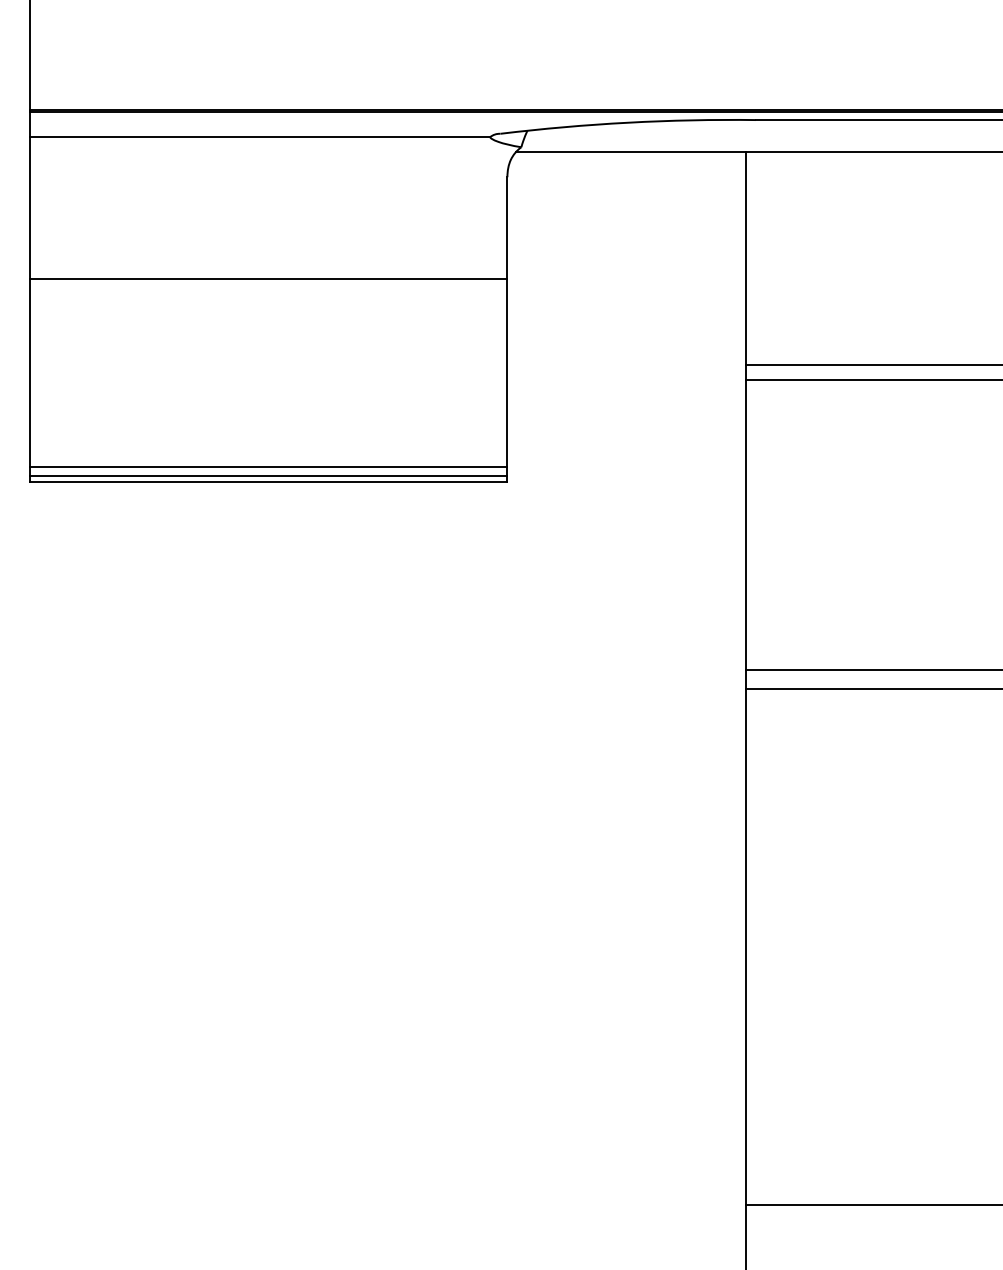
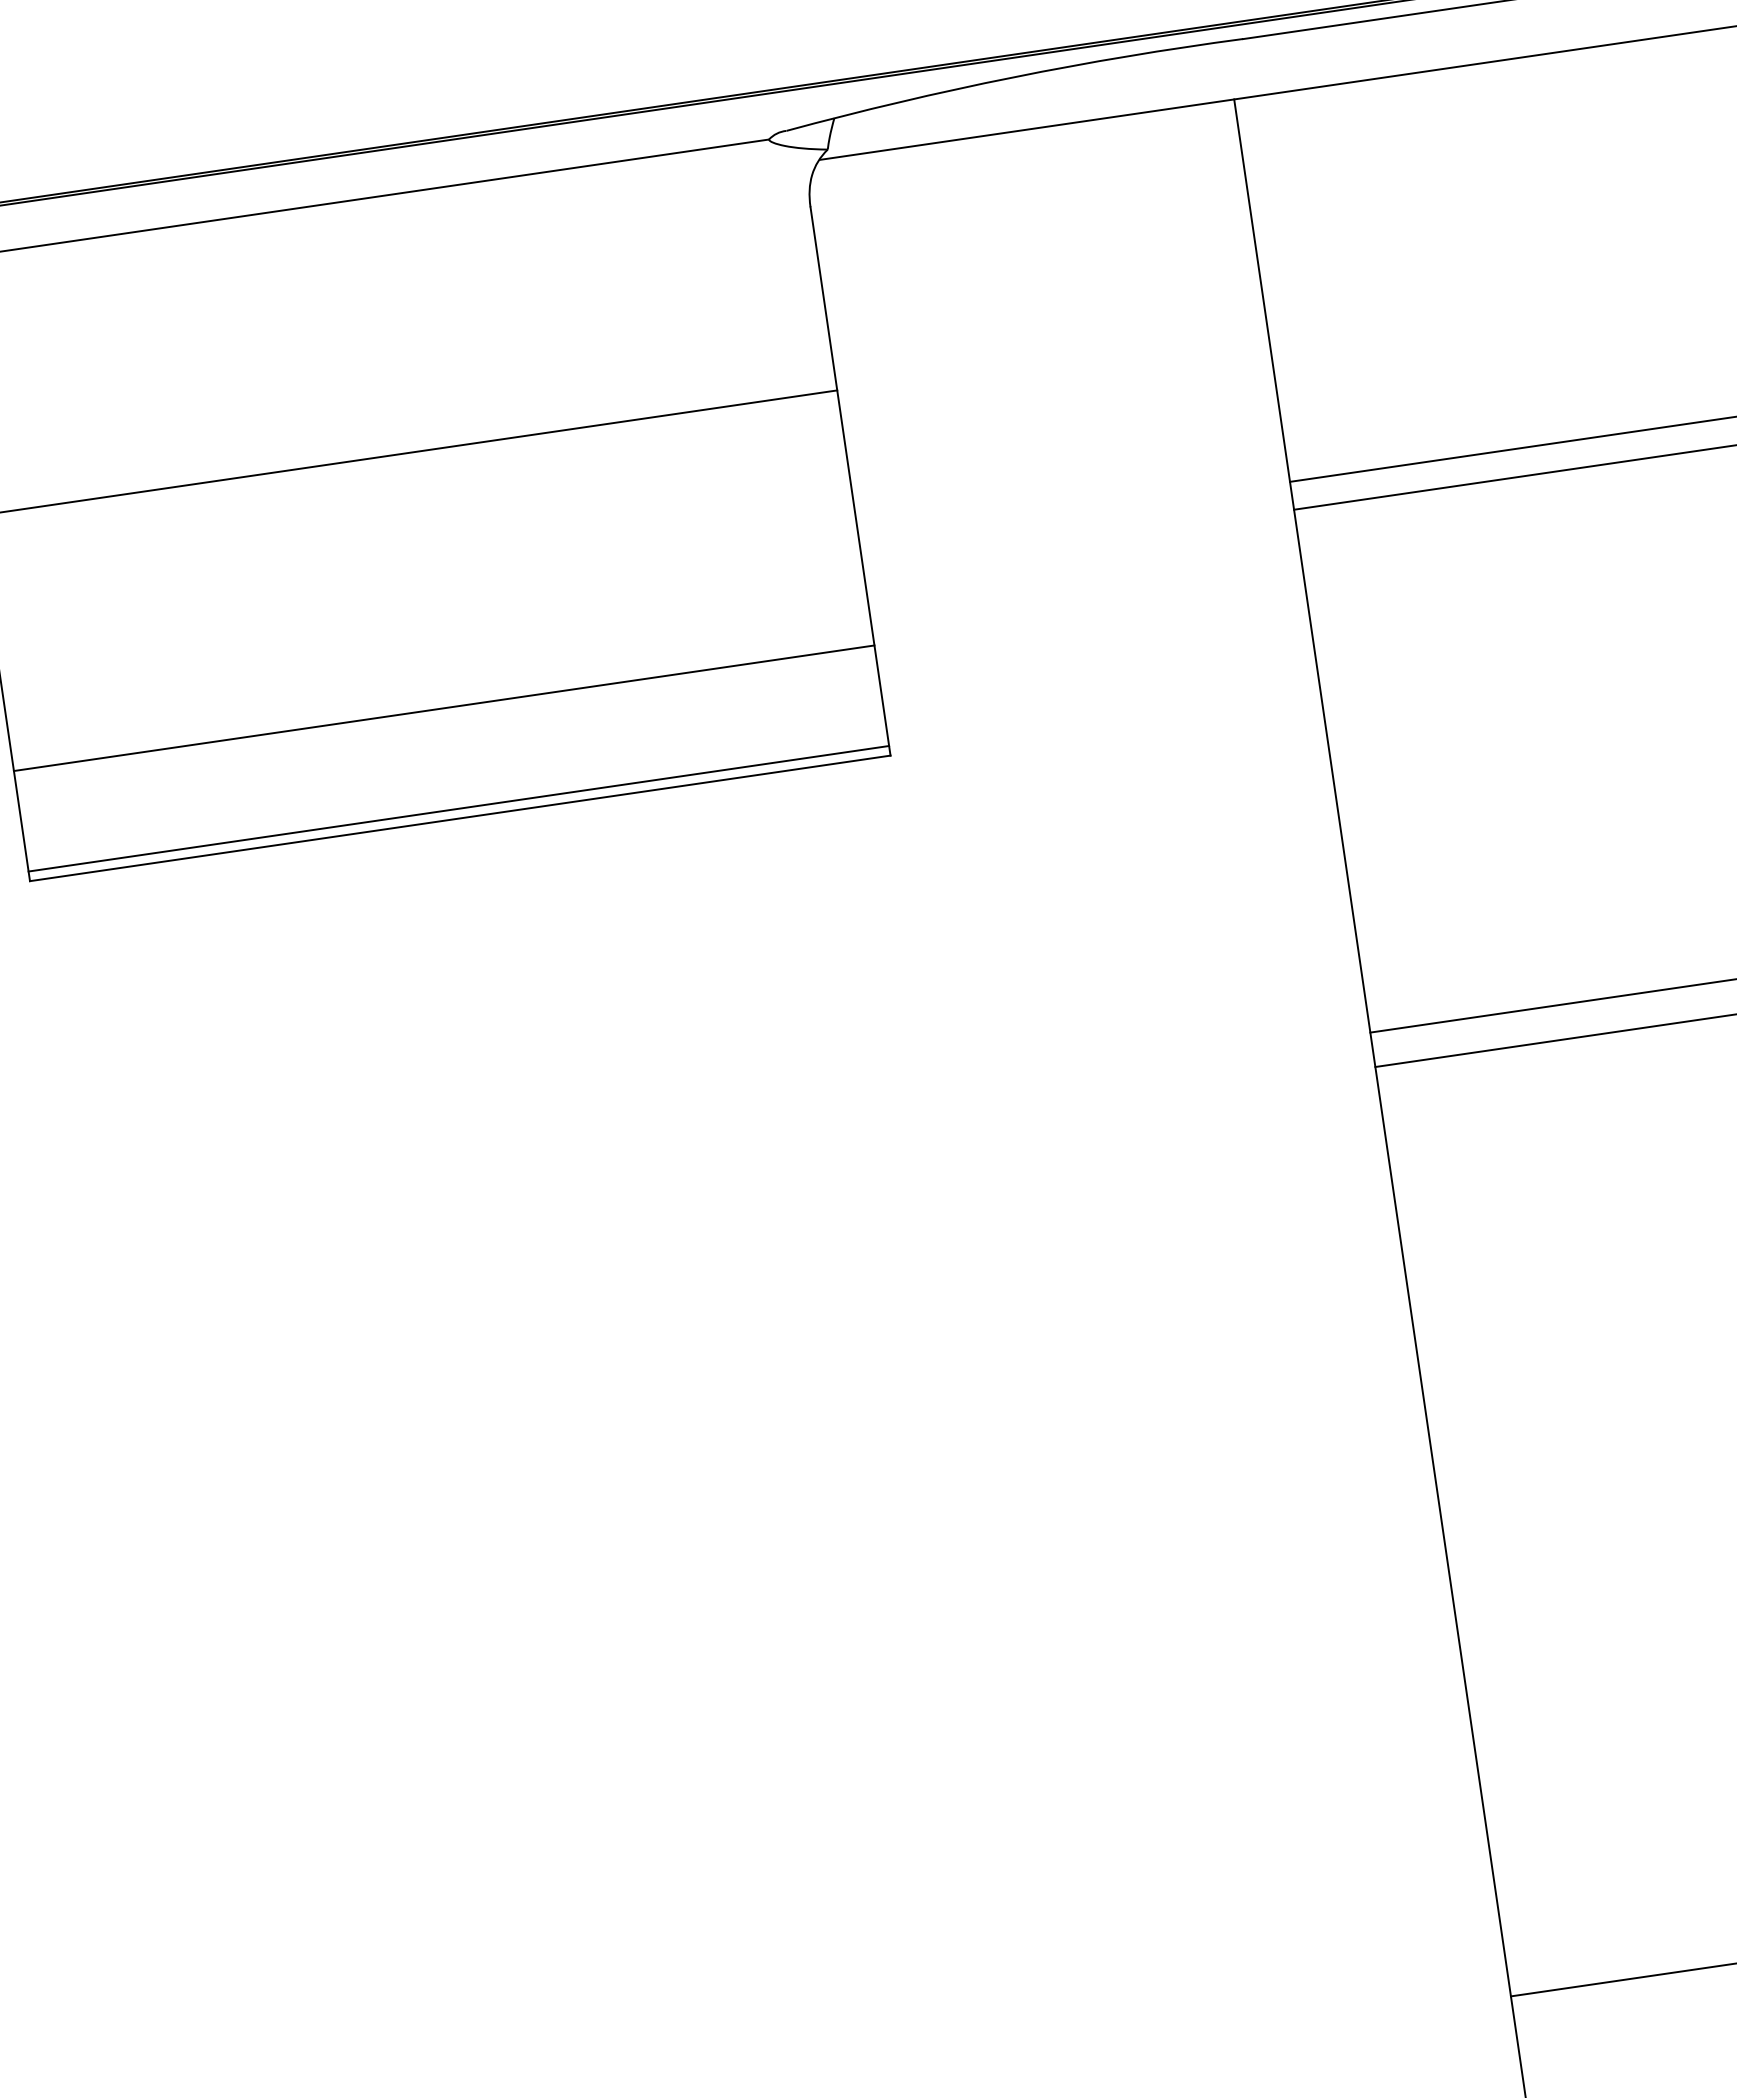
line: (268, 466) -> (444, 708), moved

